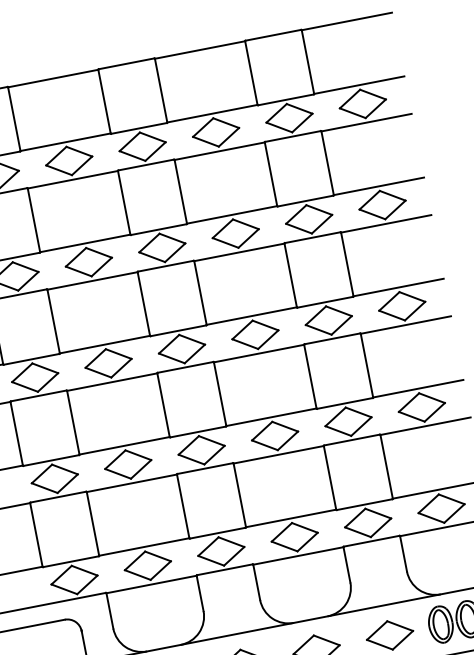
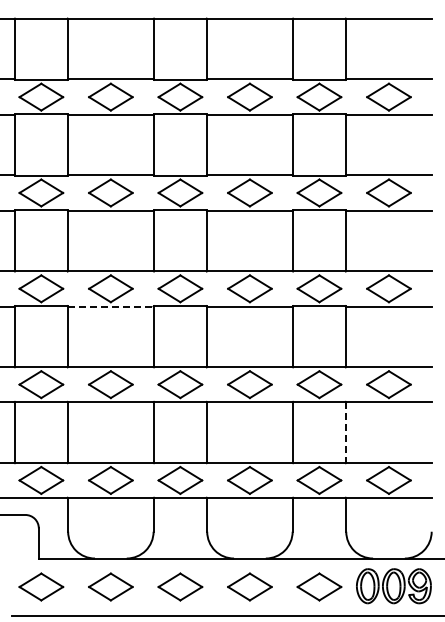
line: (111, 382) -> (110, 306), solid -> dashed
line: (387, 467) -> (346, 433), solid -> dashed

